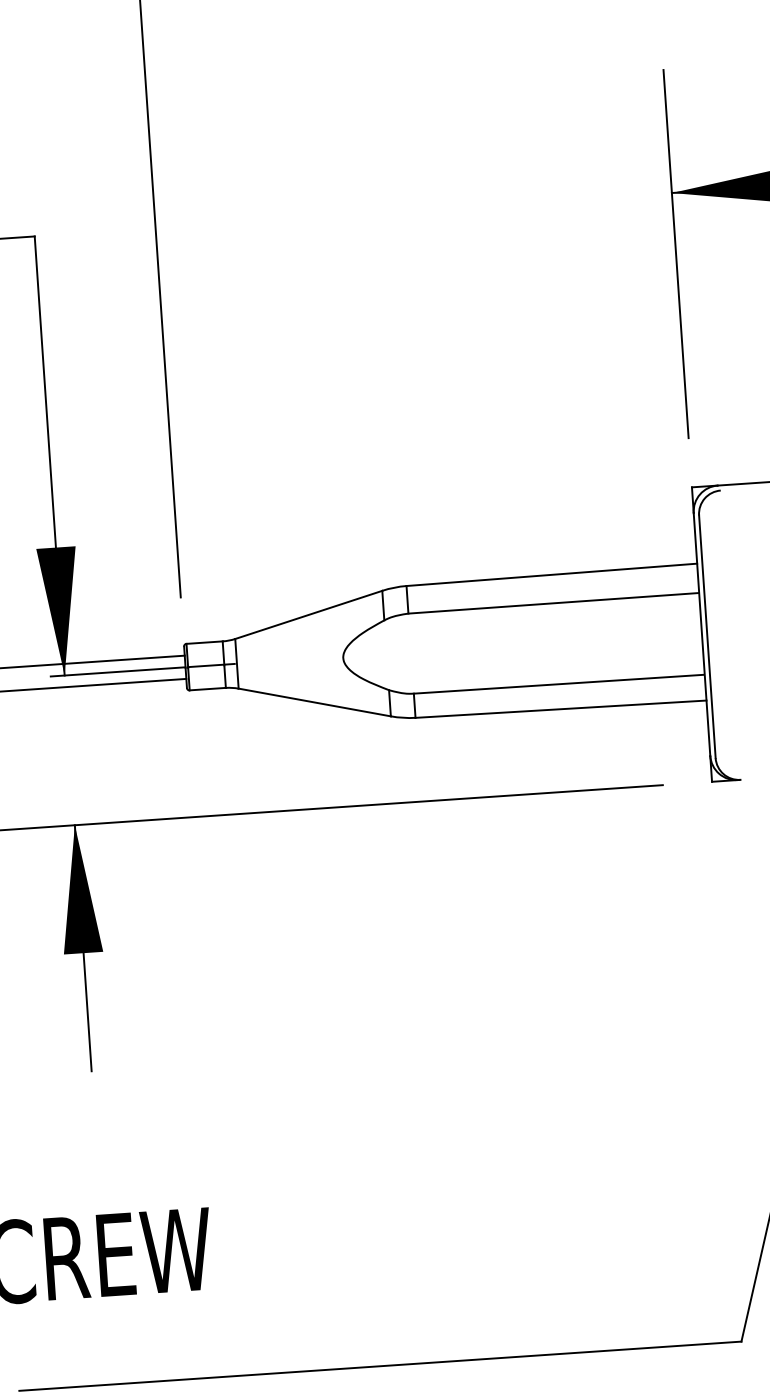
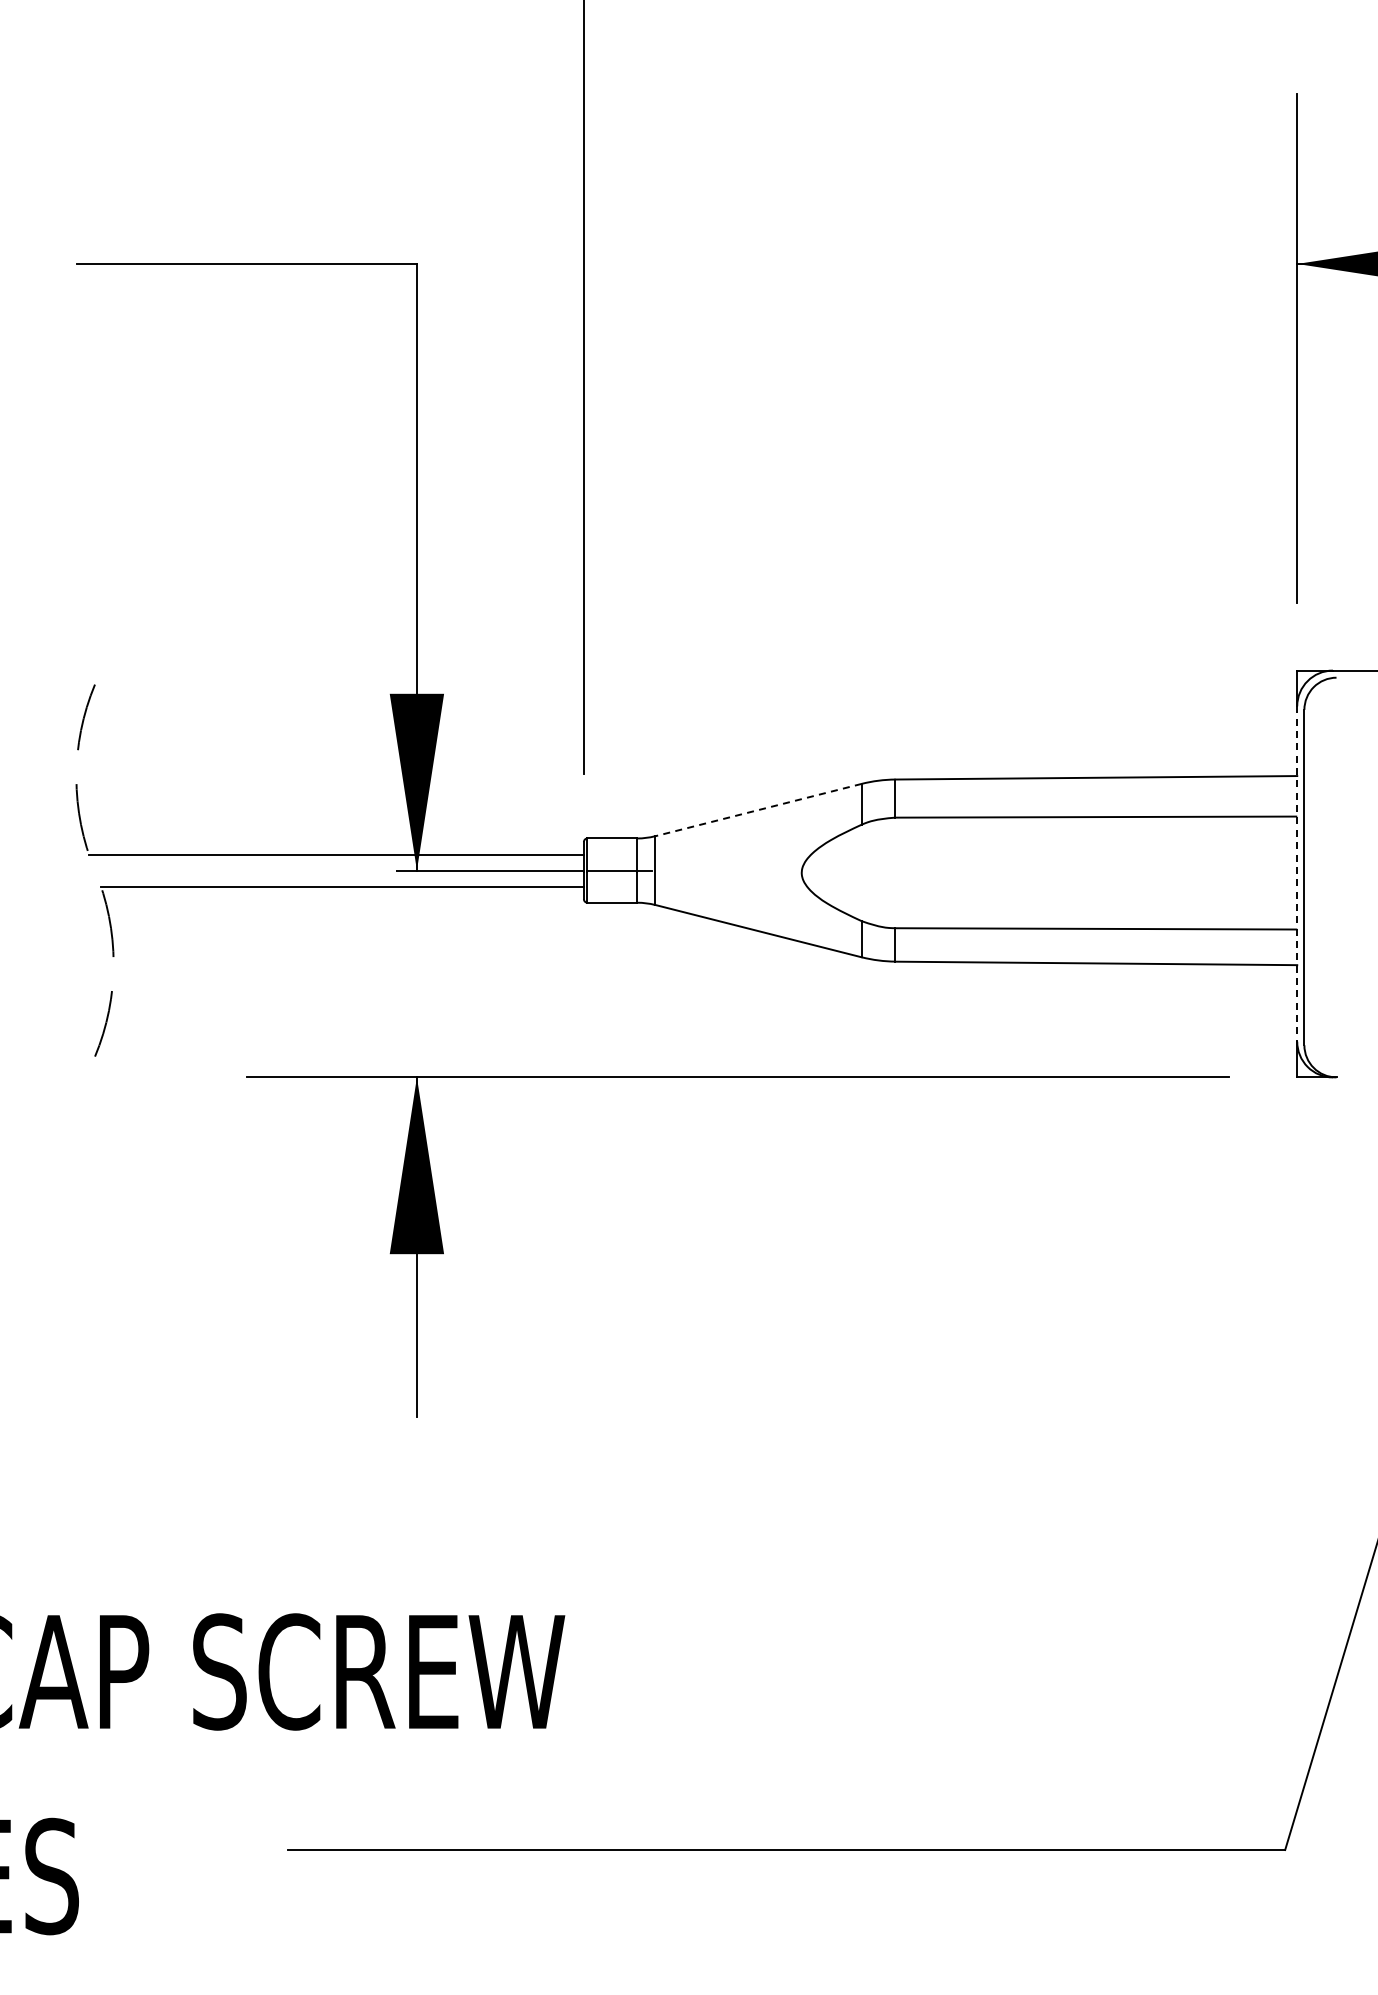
line: (308, 615) -> (758, 810), solid -> dashed
line: (702, 634) -> (1297, 874), solid -> dashed

